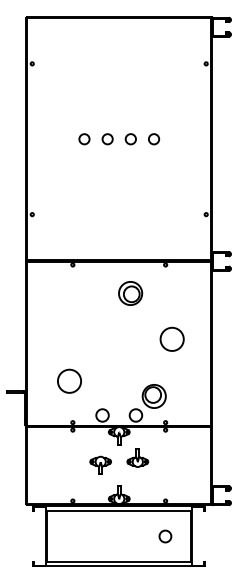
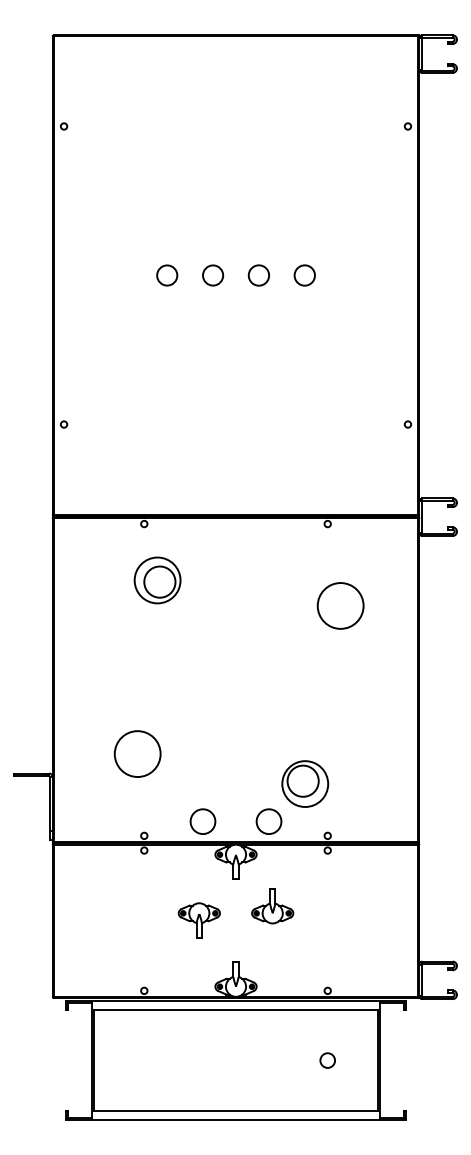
part: (130, 293) -> (157, 580), moved
circle: (171, 338) -> (339, 604), moved
circle: (165, 535) -> (327, 1058), size x0.62

